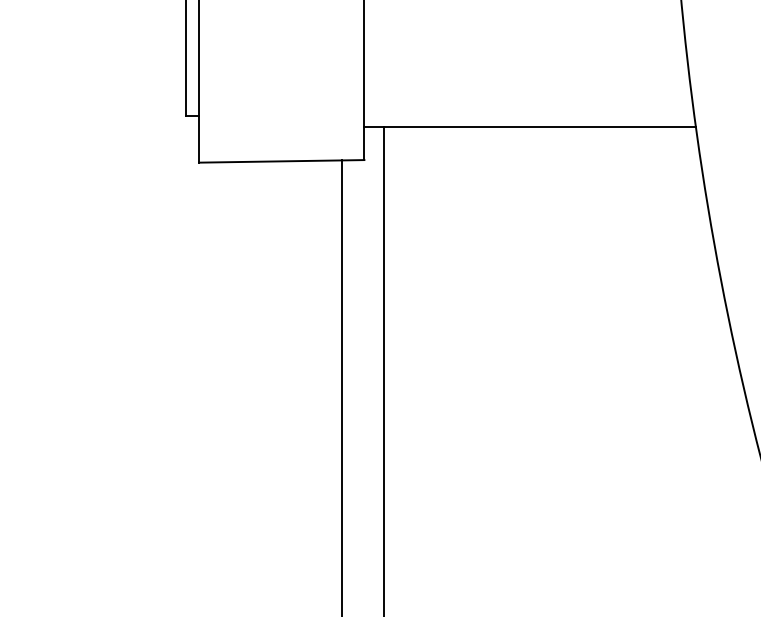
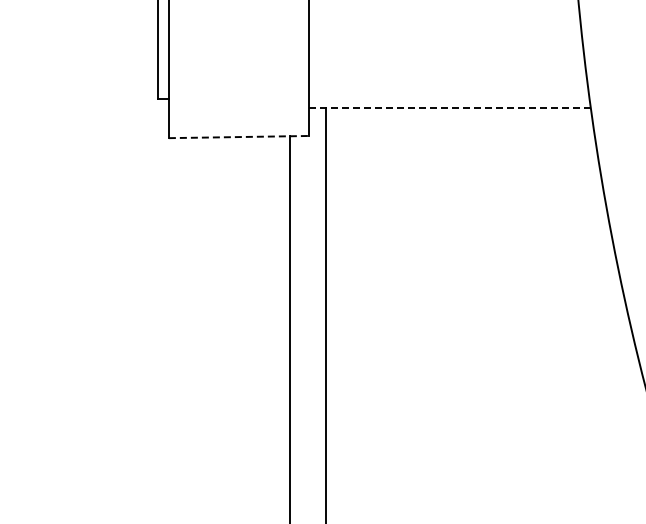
line: (530, 126) -> (450, 107), solid -> dashed
line: (282, 161) -> (239, 137), solid -> dashed

